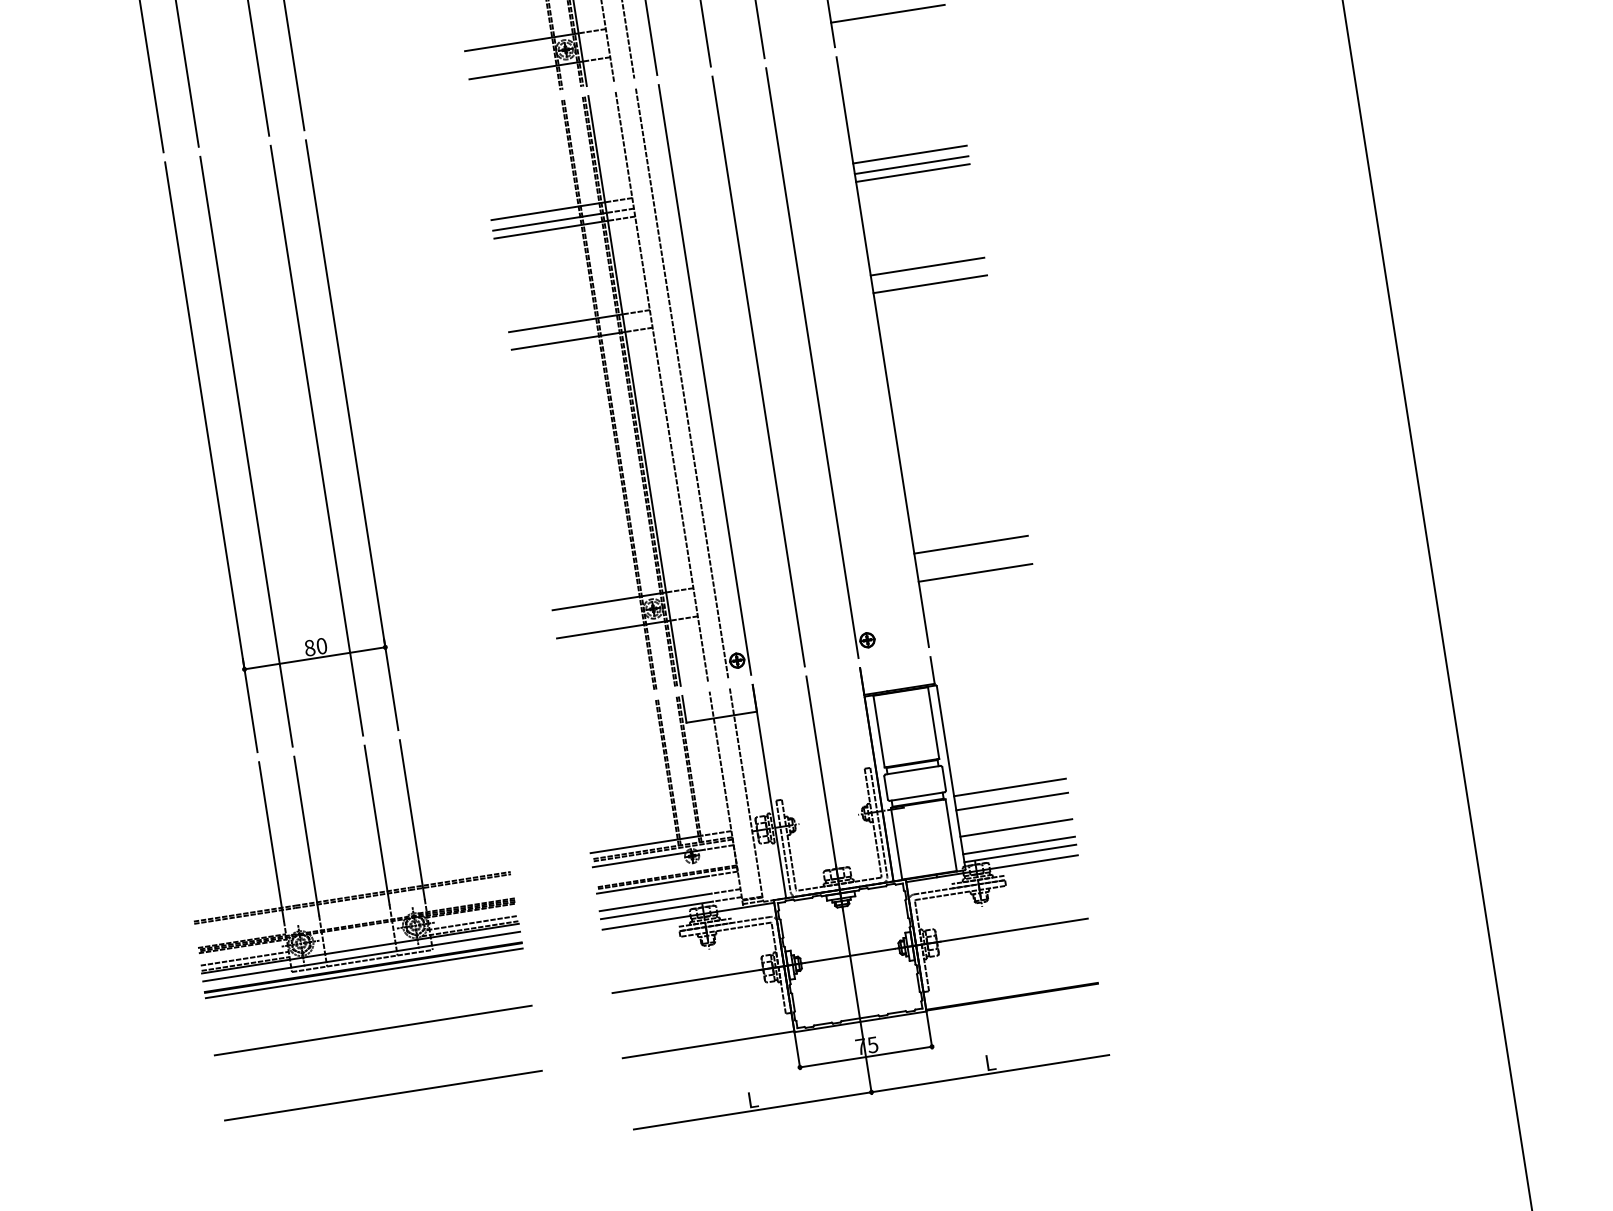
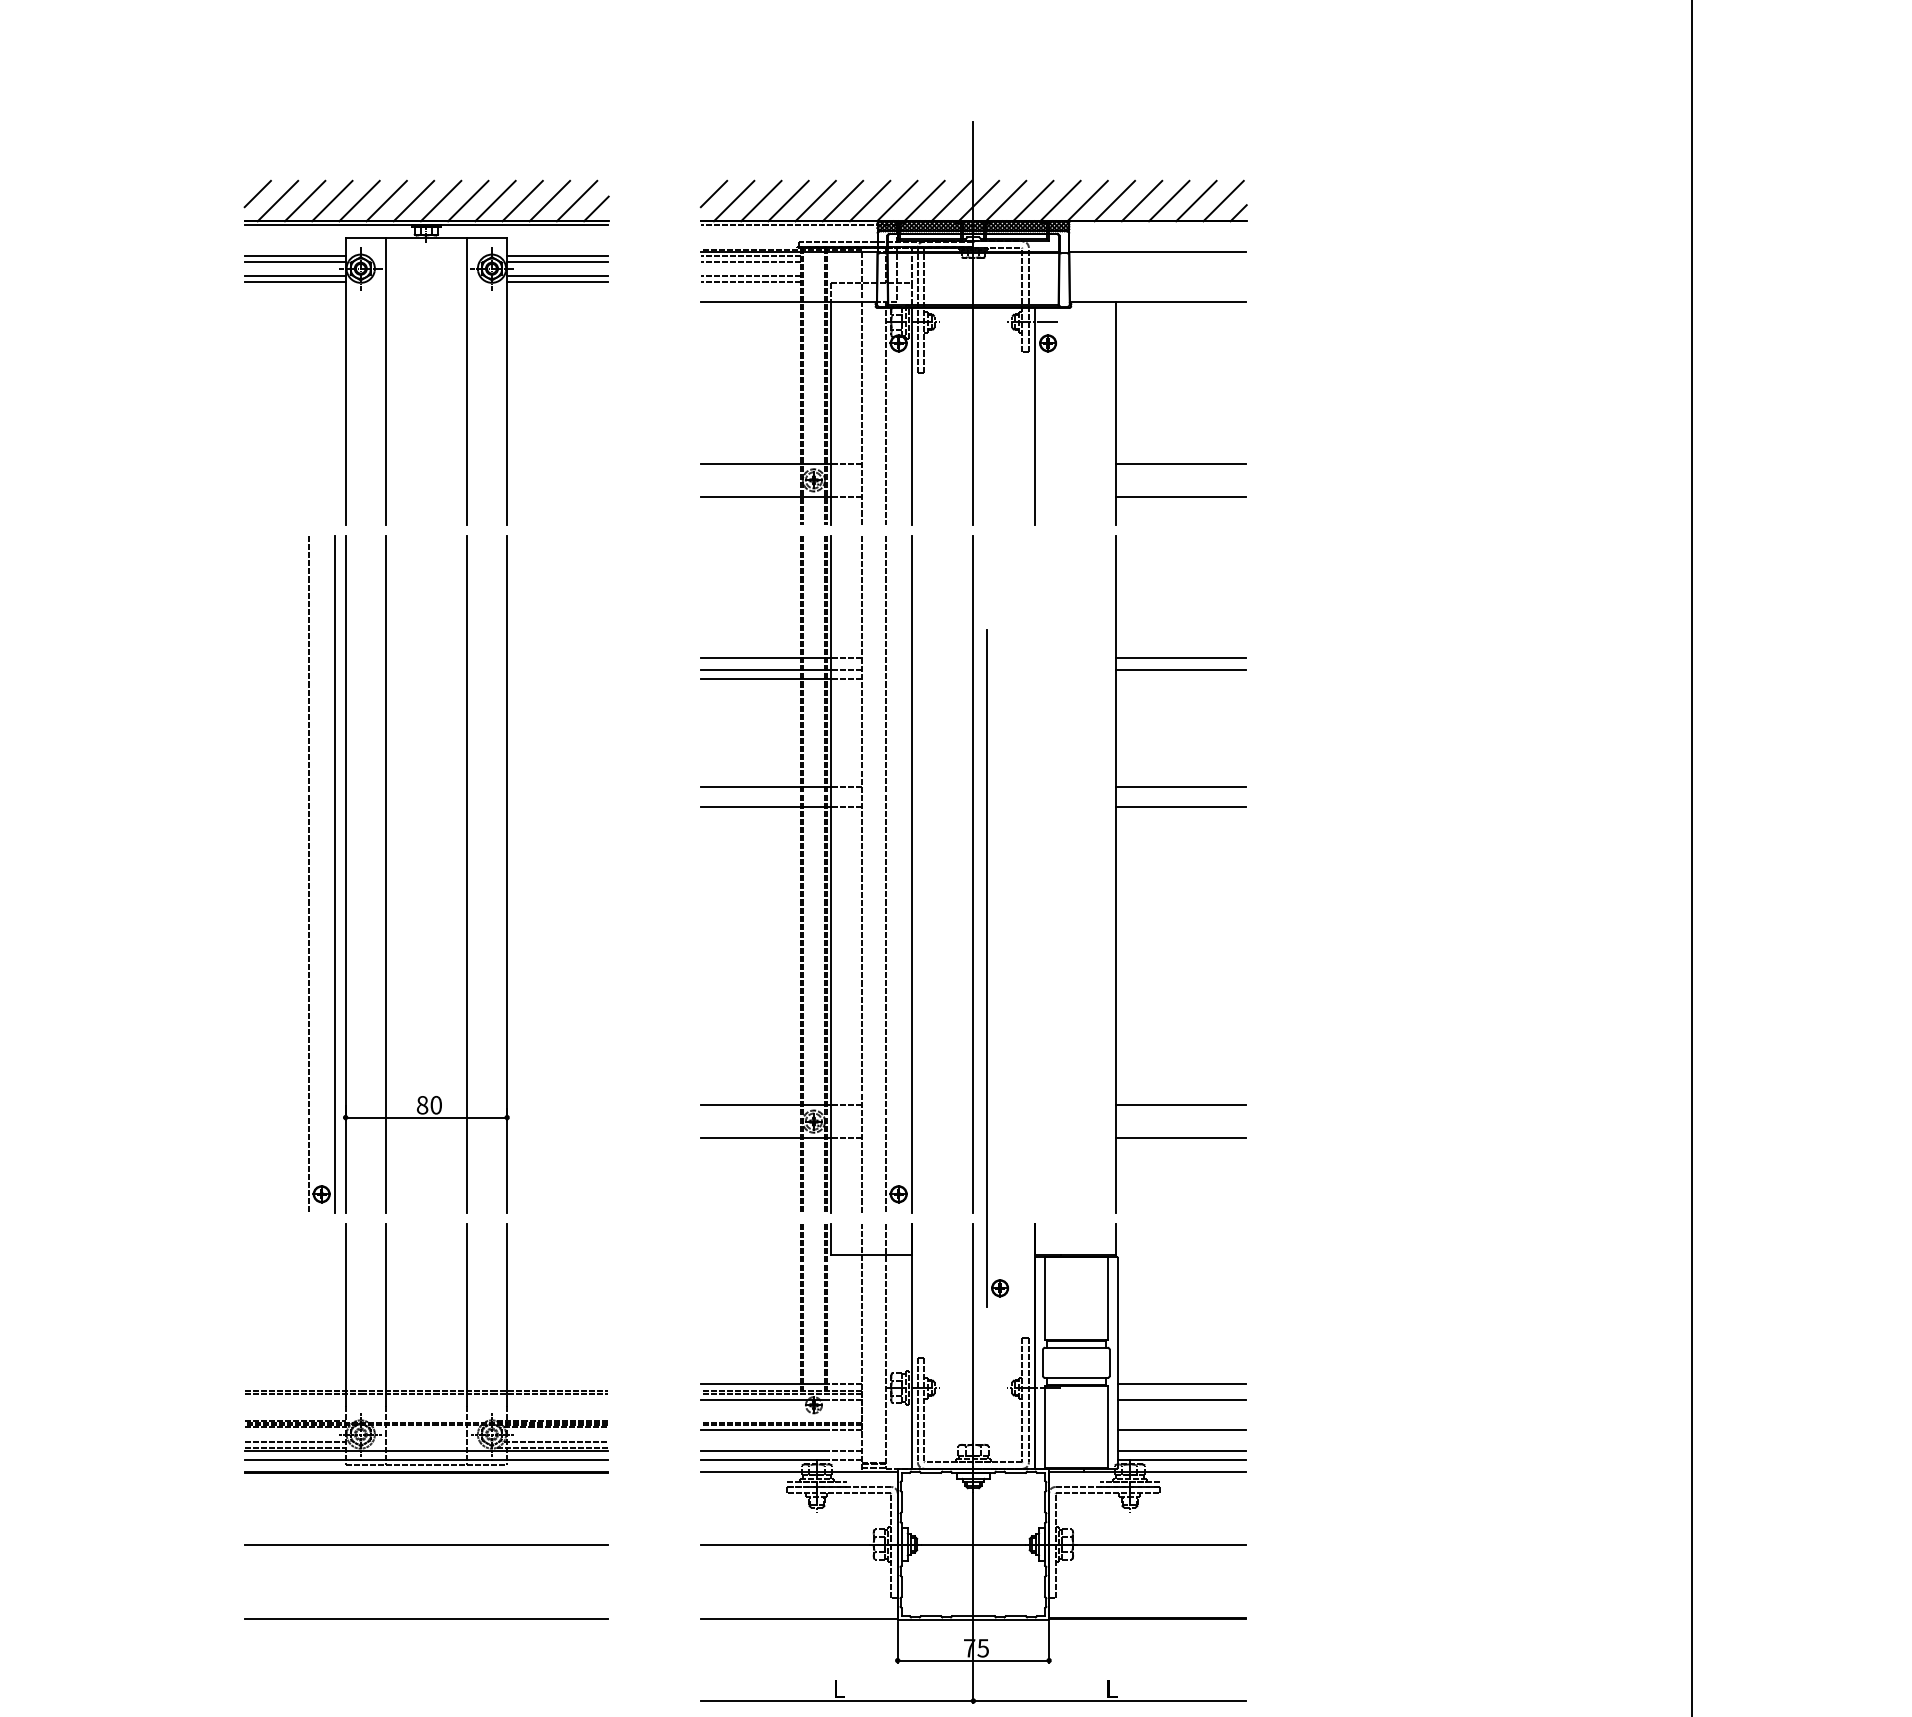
line: (912, 173) -> (1180, 679), removed
part: (812, 363) -> (987, 968), moved
part: (179, 463) -> (309, 875), added
line: (364, 972) -> (426, 1478), removed

